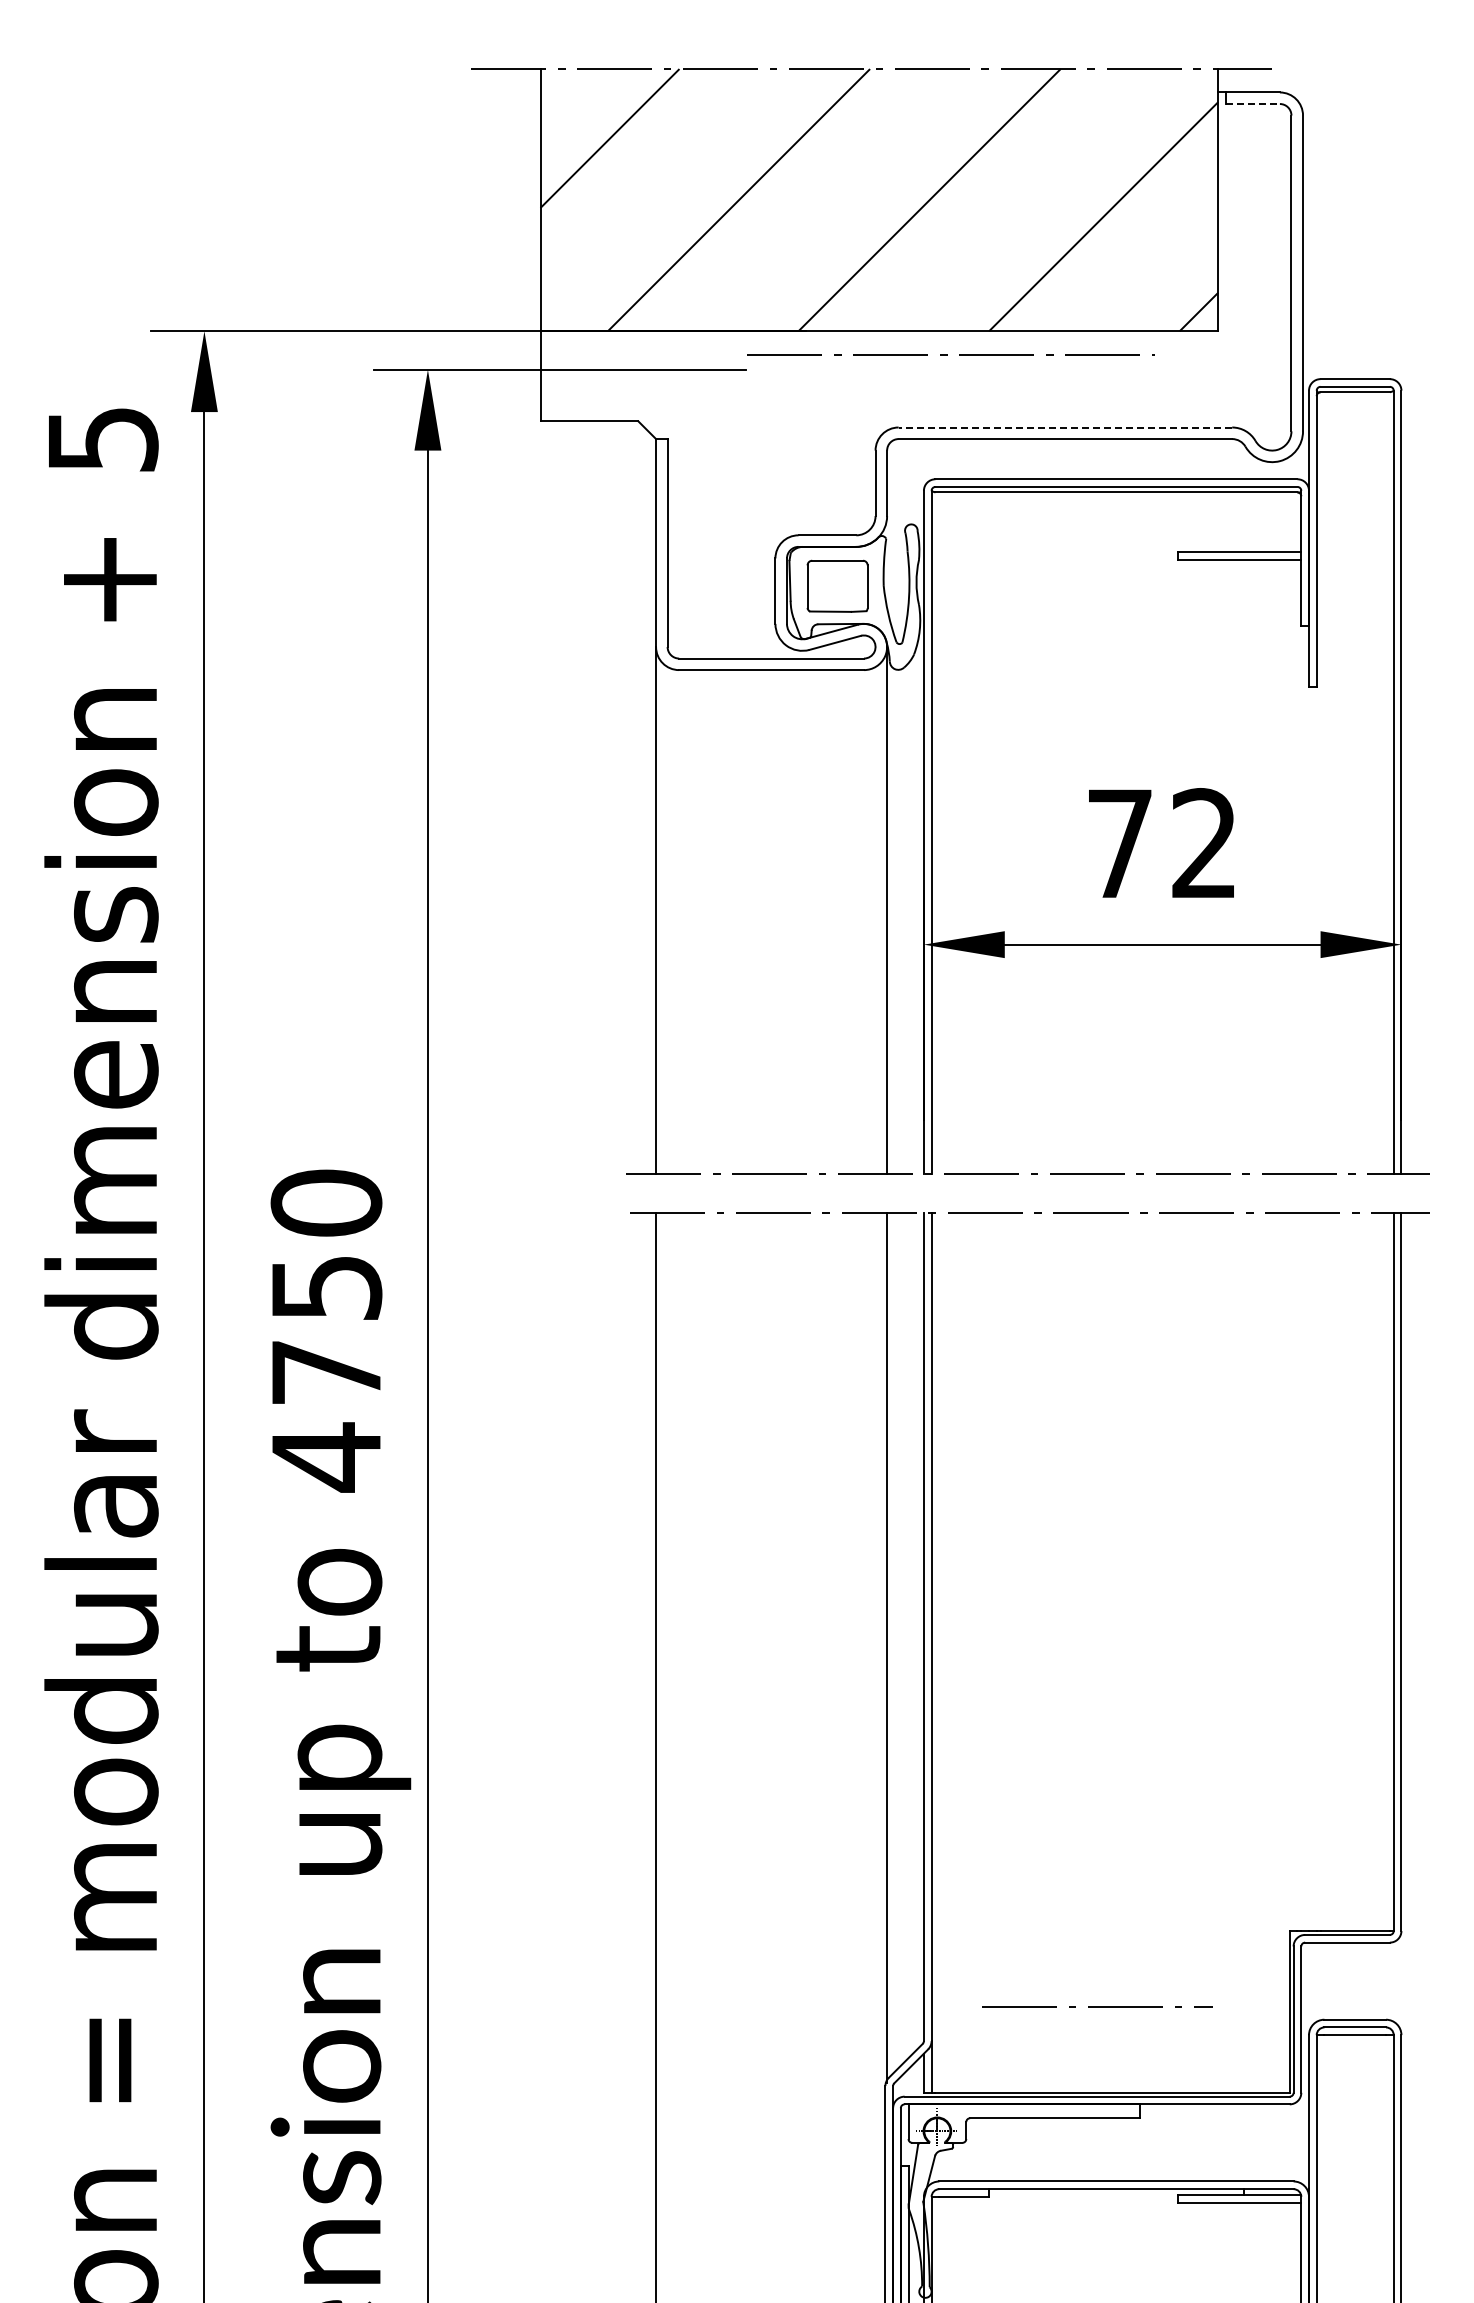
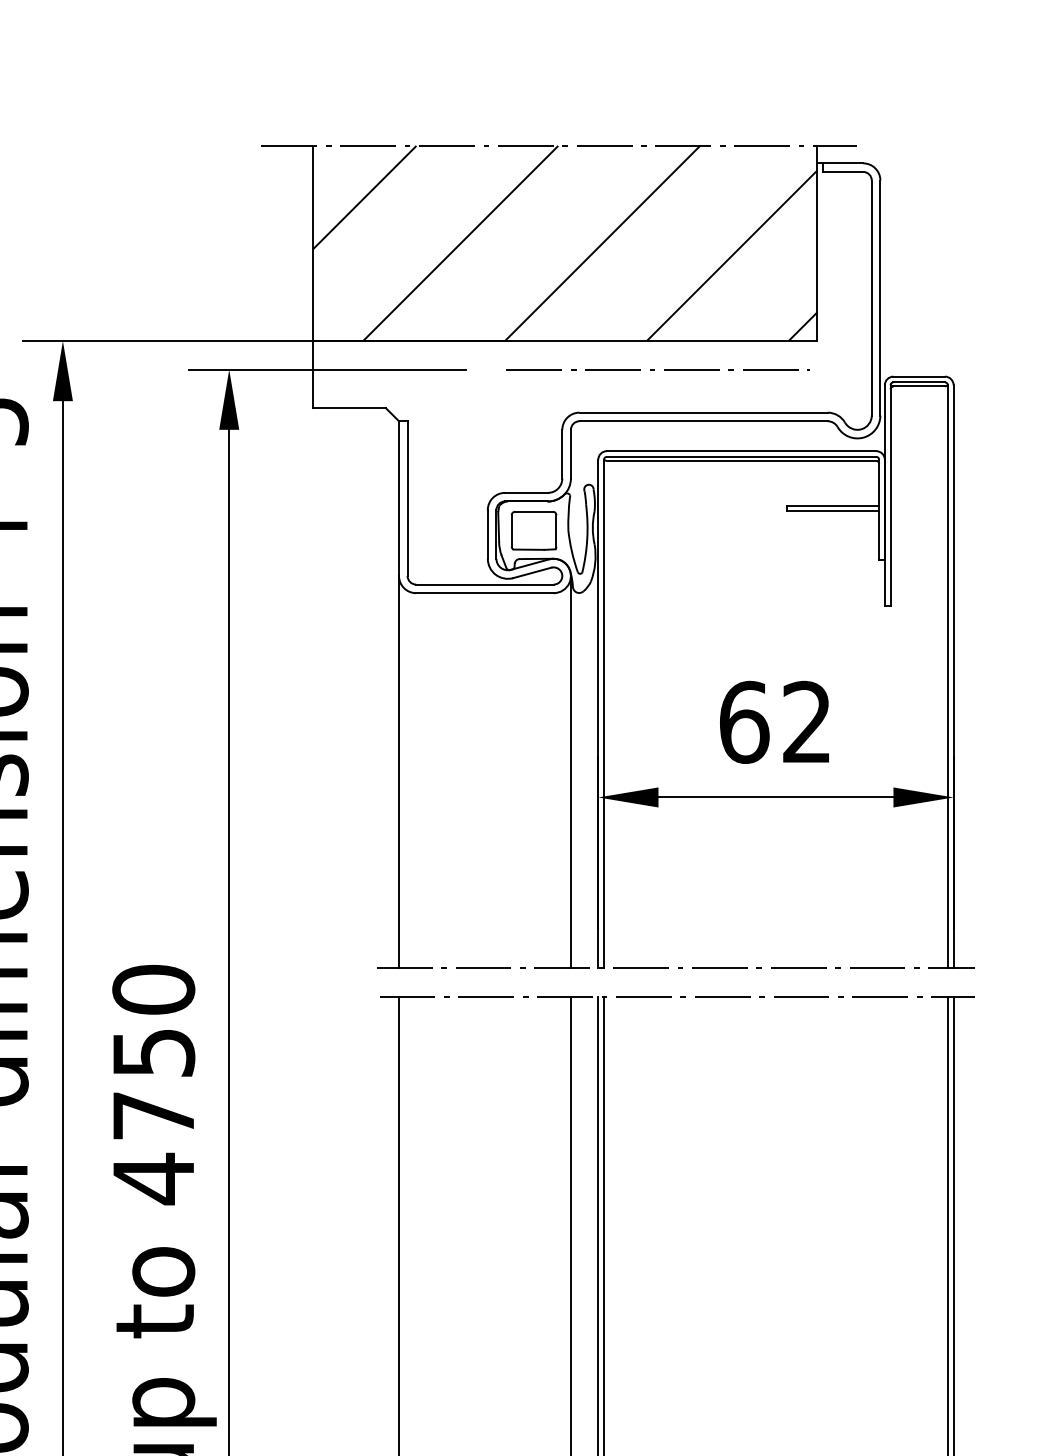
line: (1252, 104) -> (842, 172), dashed -> solid
line: (947, 354) -> (655, 369), moved
line: (1065, 427) -> (703, 412), dashed -> solid
text: (1120, 843) -> (744, 722), 72 -> 62

